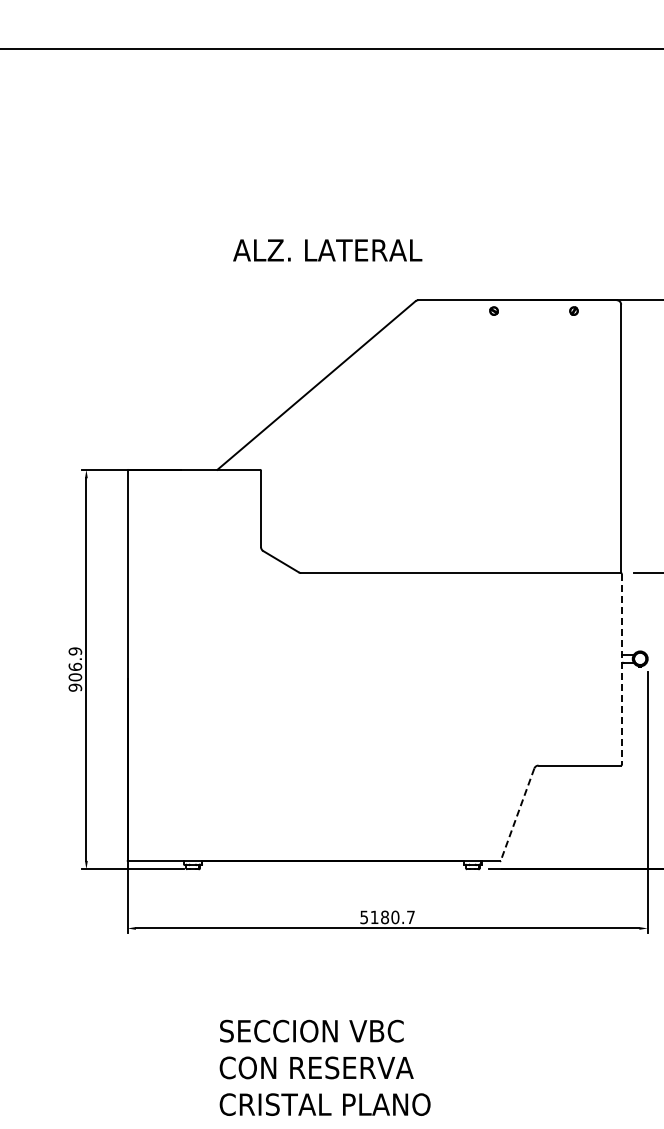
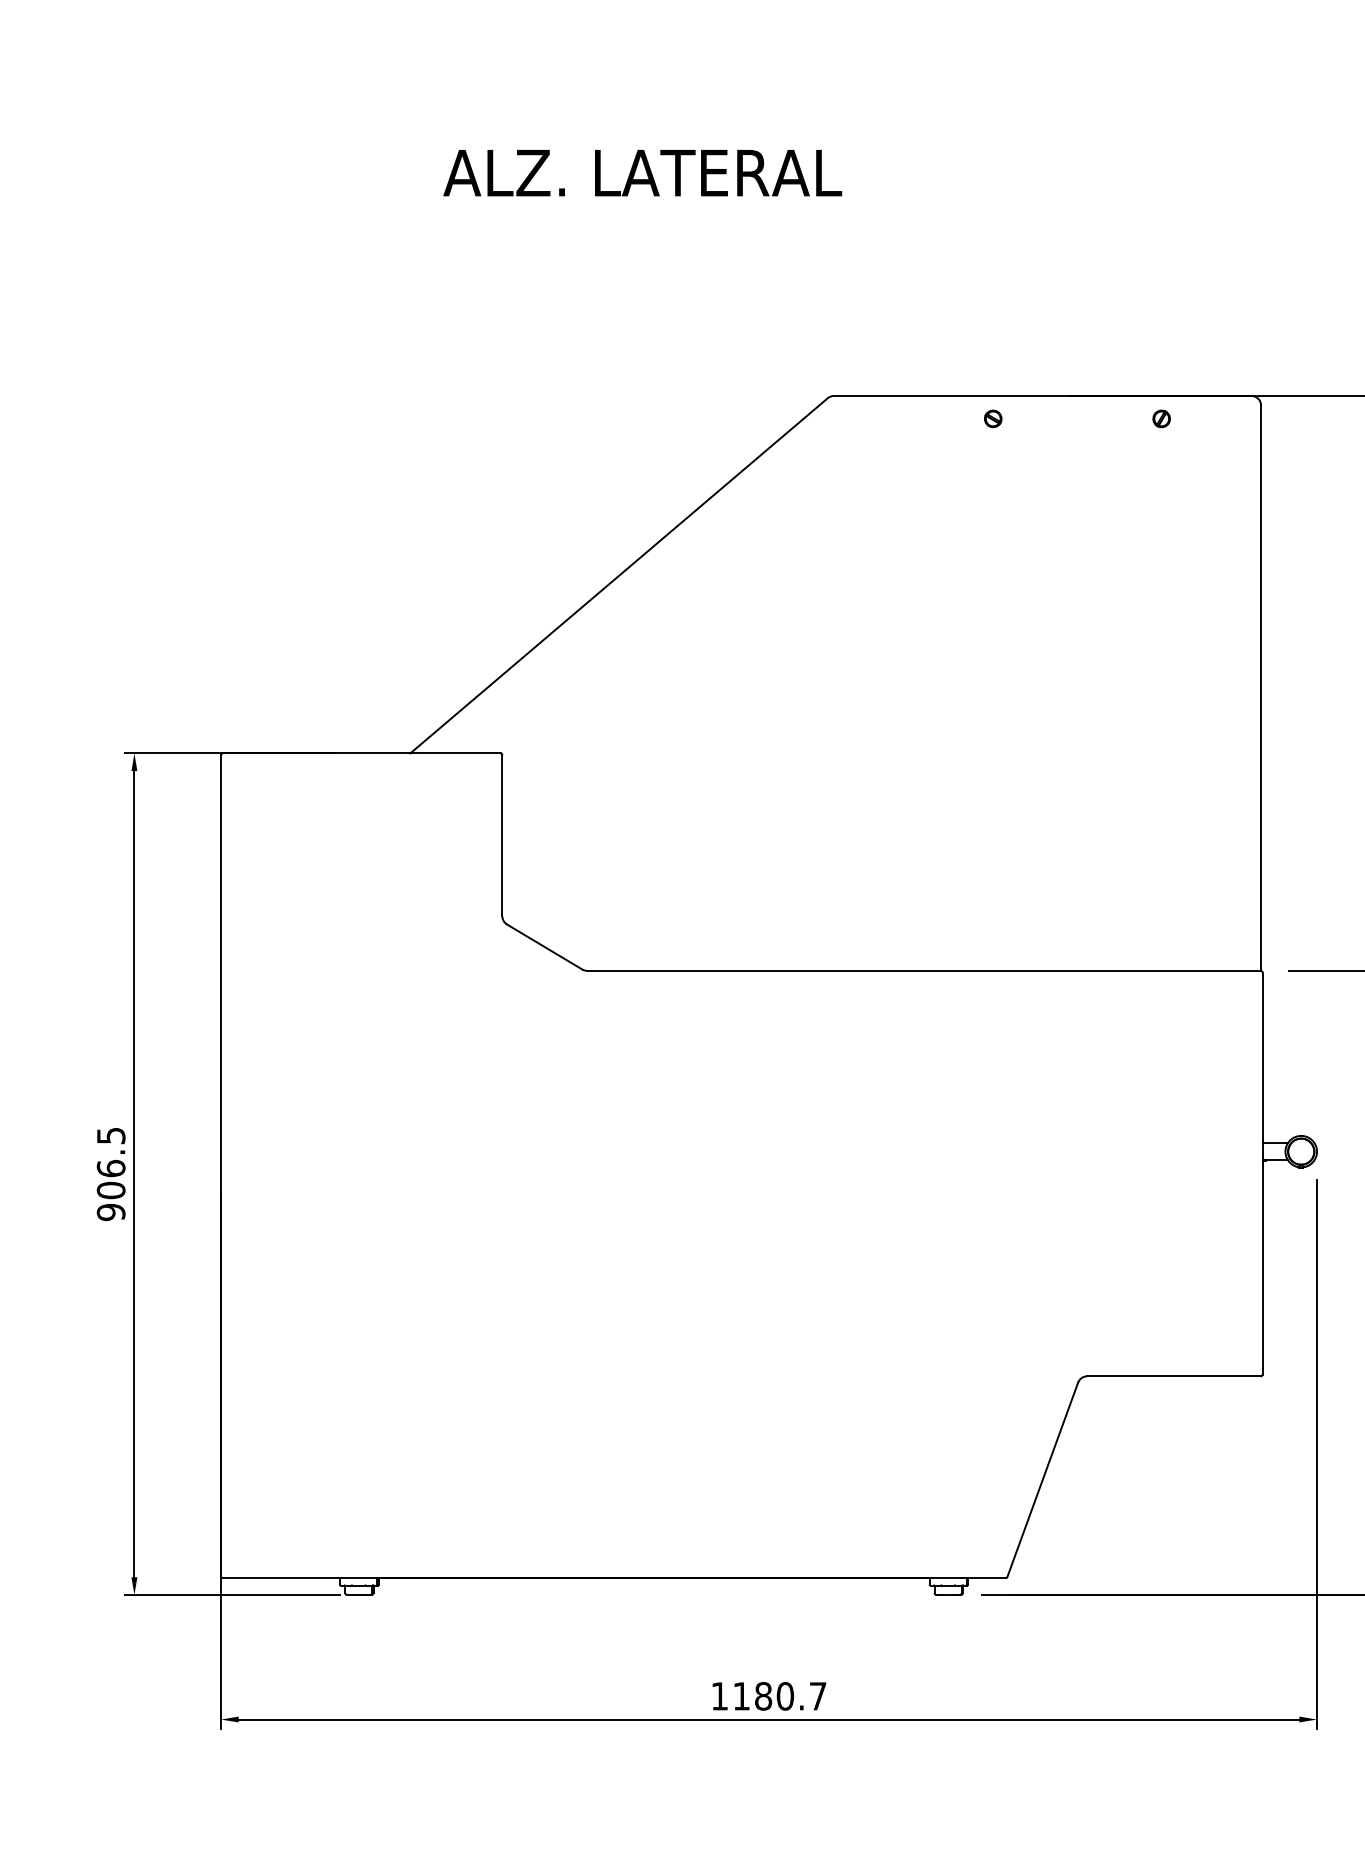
text: (327, 250) -> (642, 173), moved
text: (74, 651) -> (109, 1136), 906.9 -> 906.5
line: (621, 669) -> (1261, 1173), dashed -> solid
line: (517, 815) -> (1042, 1481), dashed -> solid
text: (363, 917) -> (718, 1696), 5180.7 -> 1180.7

